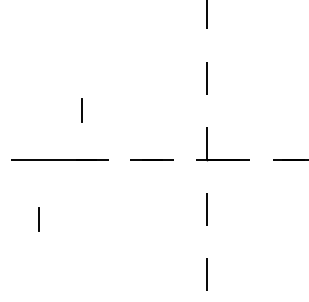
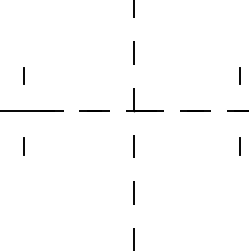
line: (82, 109) -> (23, 75), moved
line: (38, 219) -> (23, 146), moved

